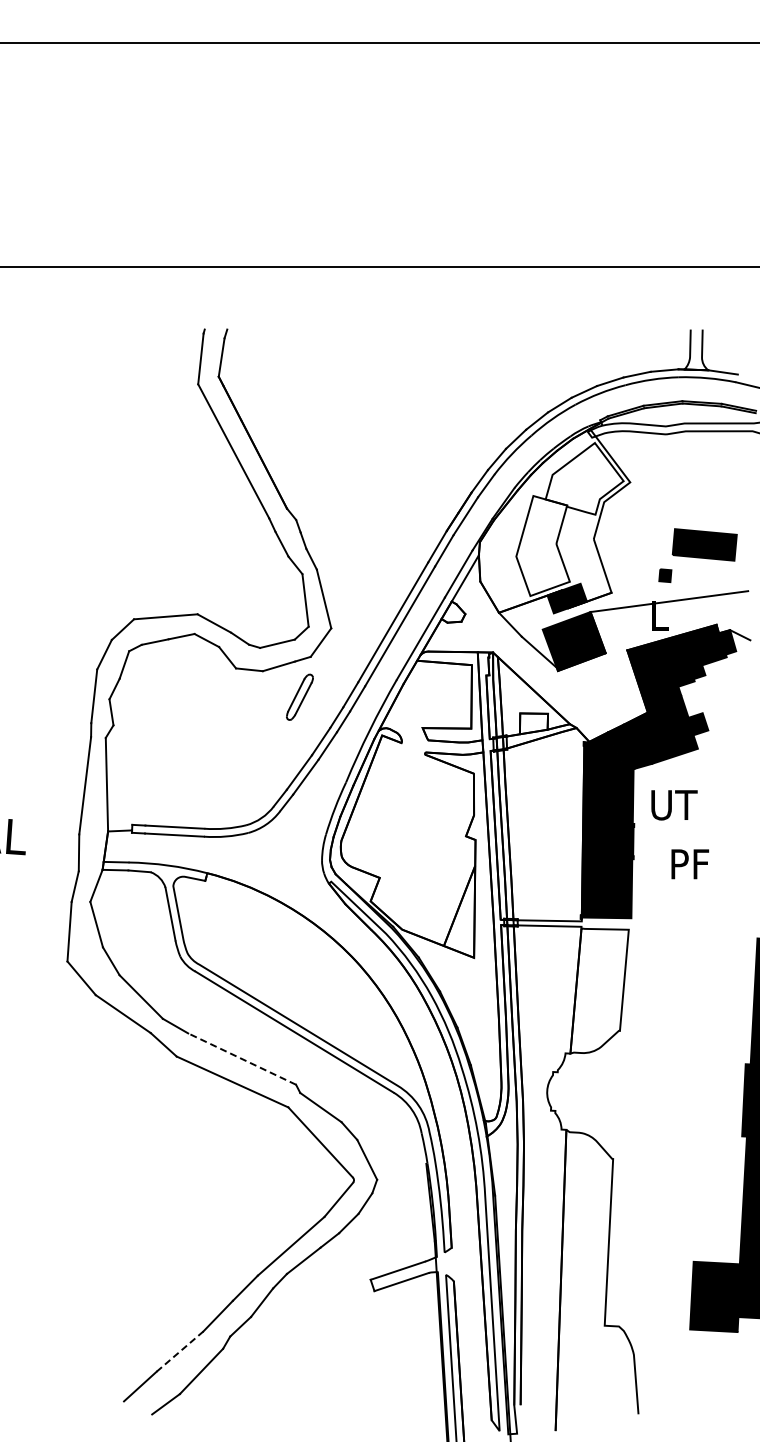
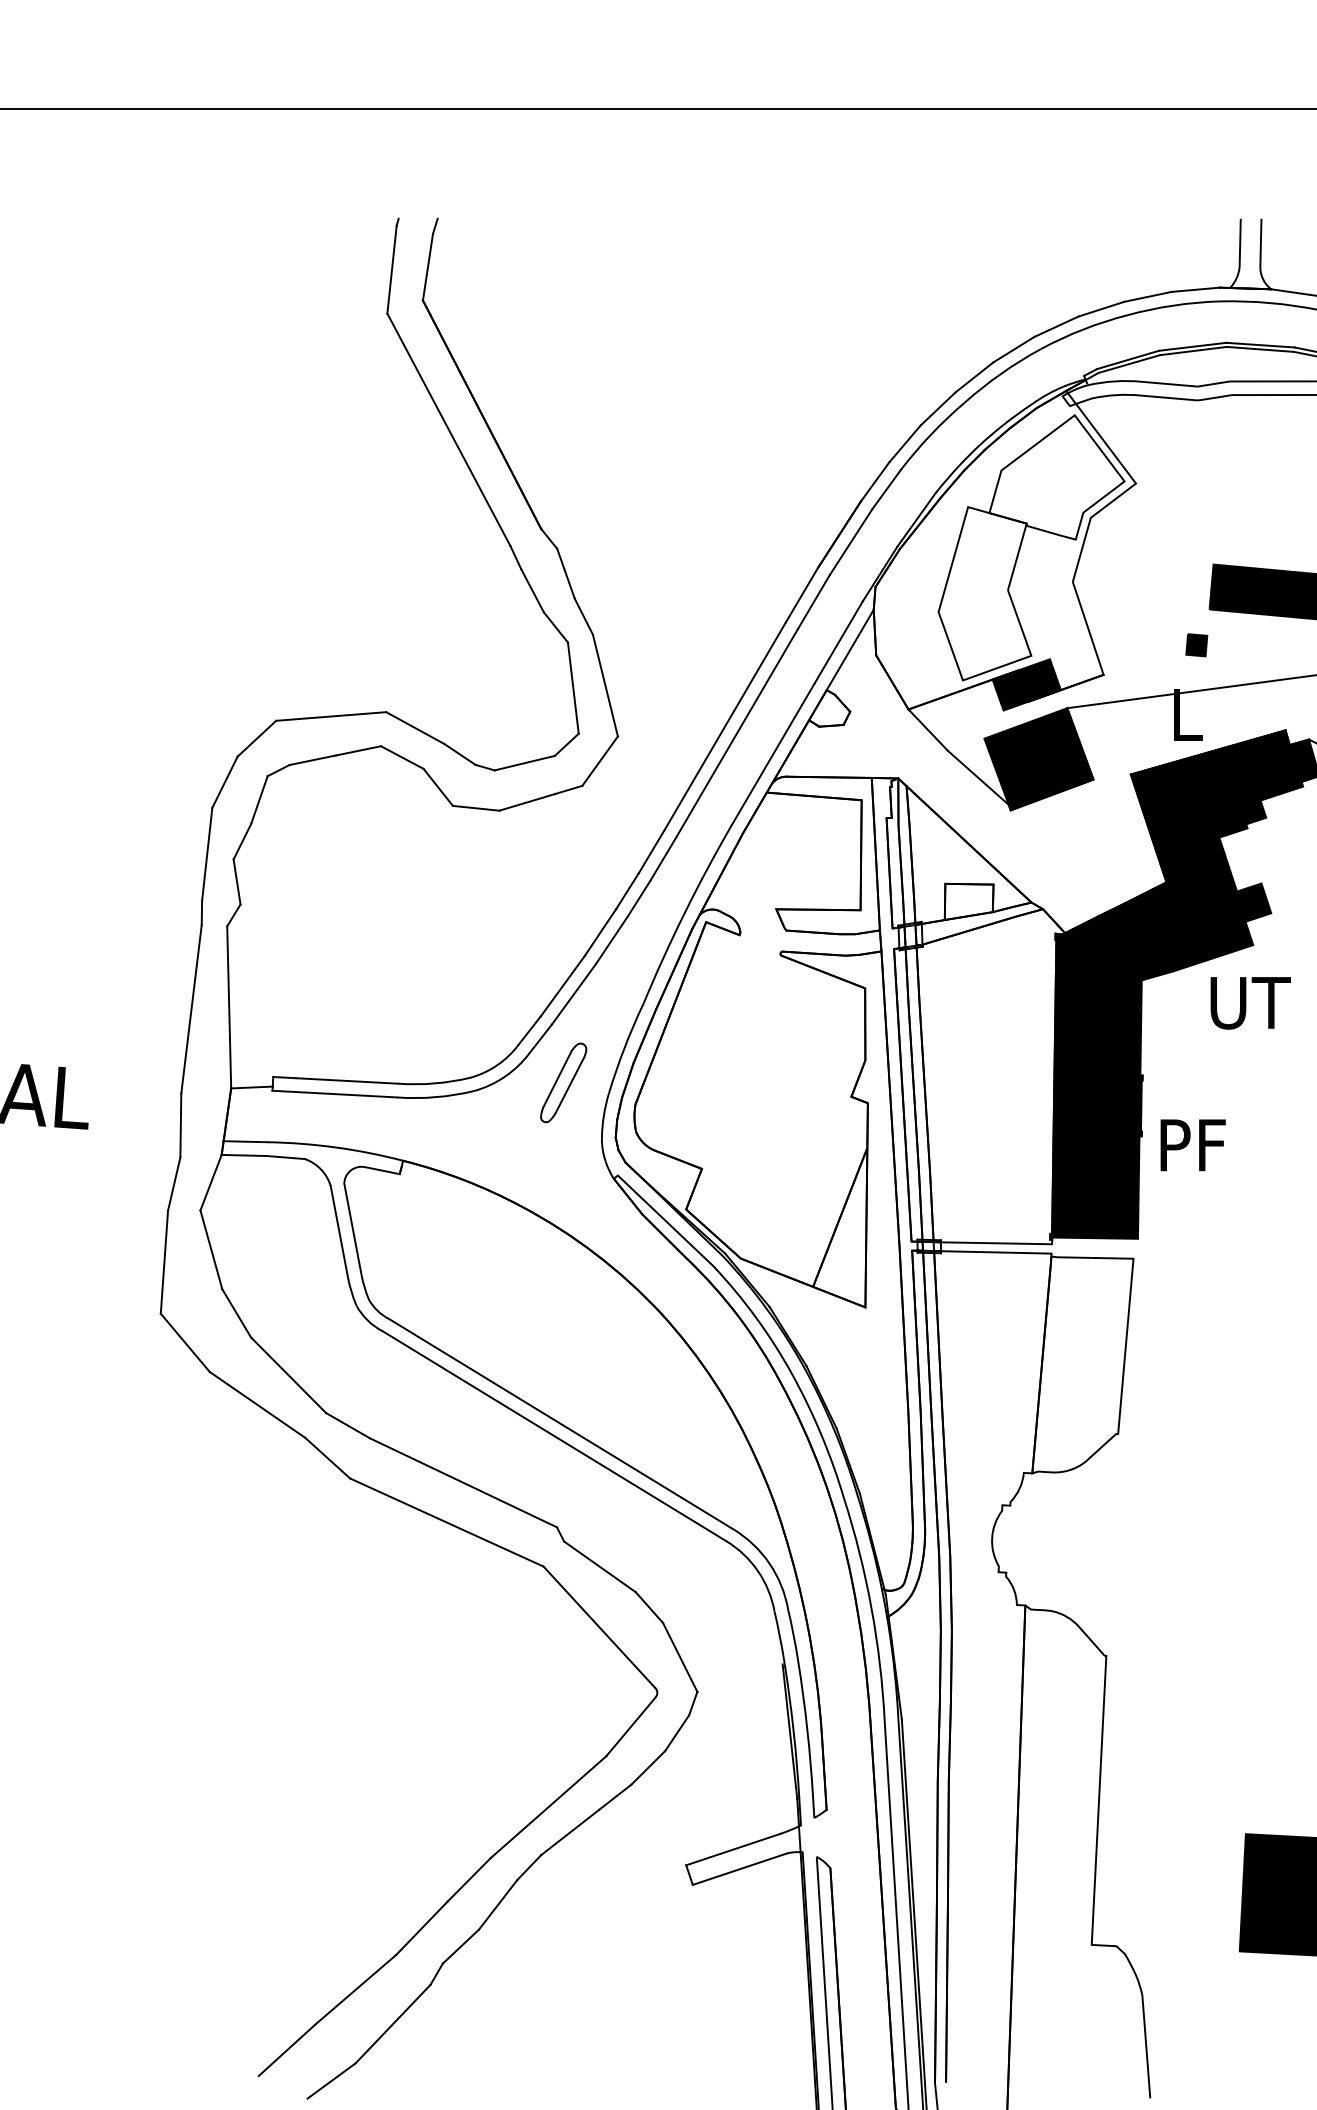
part: (299, 696) -> (562, 1081), moved
text: (674, 805) -> (1250, 1003), moved
text: (690, 864) -> (1193, 1145), moved
line: (242, 1059) -> (464, 1483), dashed -> solid
line: (180, 1351) -> (356, 1989), dashed -> solid

